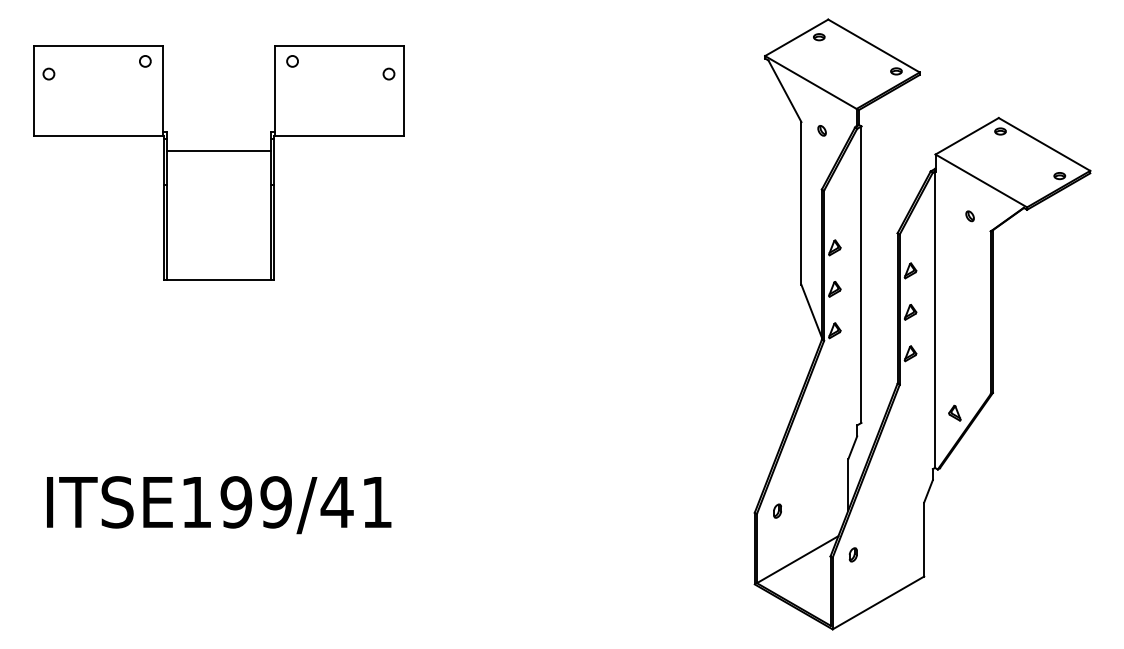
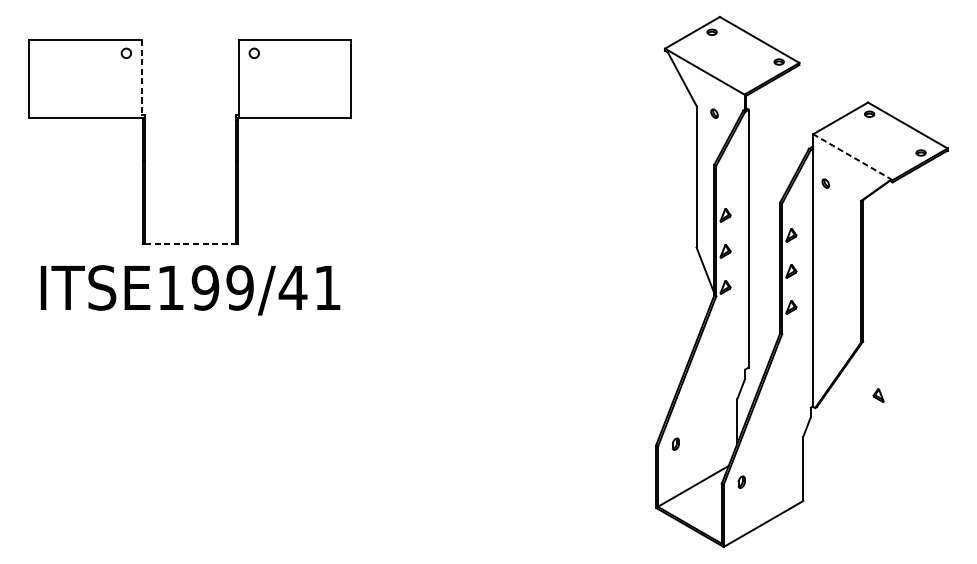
circle: (48, 73) -> (42, 63), removed
circle: (388, 73) -> (337, 63), removed
line: (163, 90) -> (142, 78), solid -> dashed
line: (218, 150) -> (189, 130), removed
line: (981, 180) -> (853, 156), solid -> dashed
part: (969, 216) -> (825, 183), moved
line: (219, 280) -> (190, 243), solid -> dashed
part: (954, 412) -> (878, 394), moved
text: (219, 505) -> (190, 290), moved

